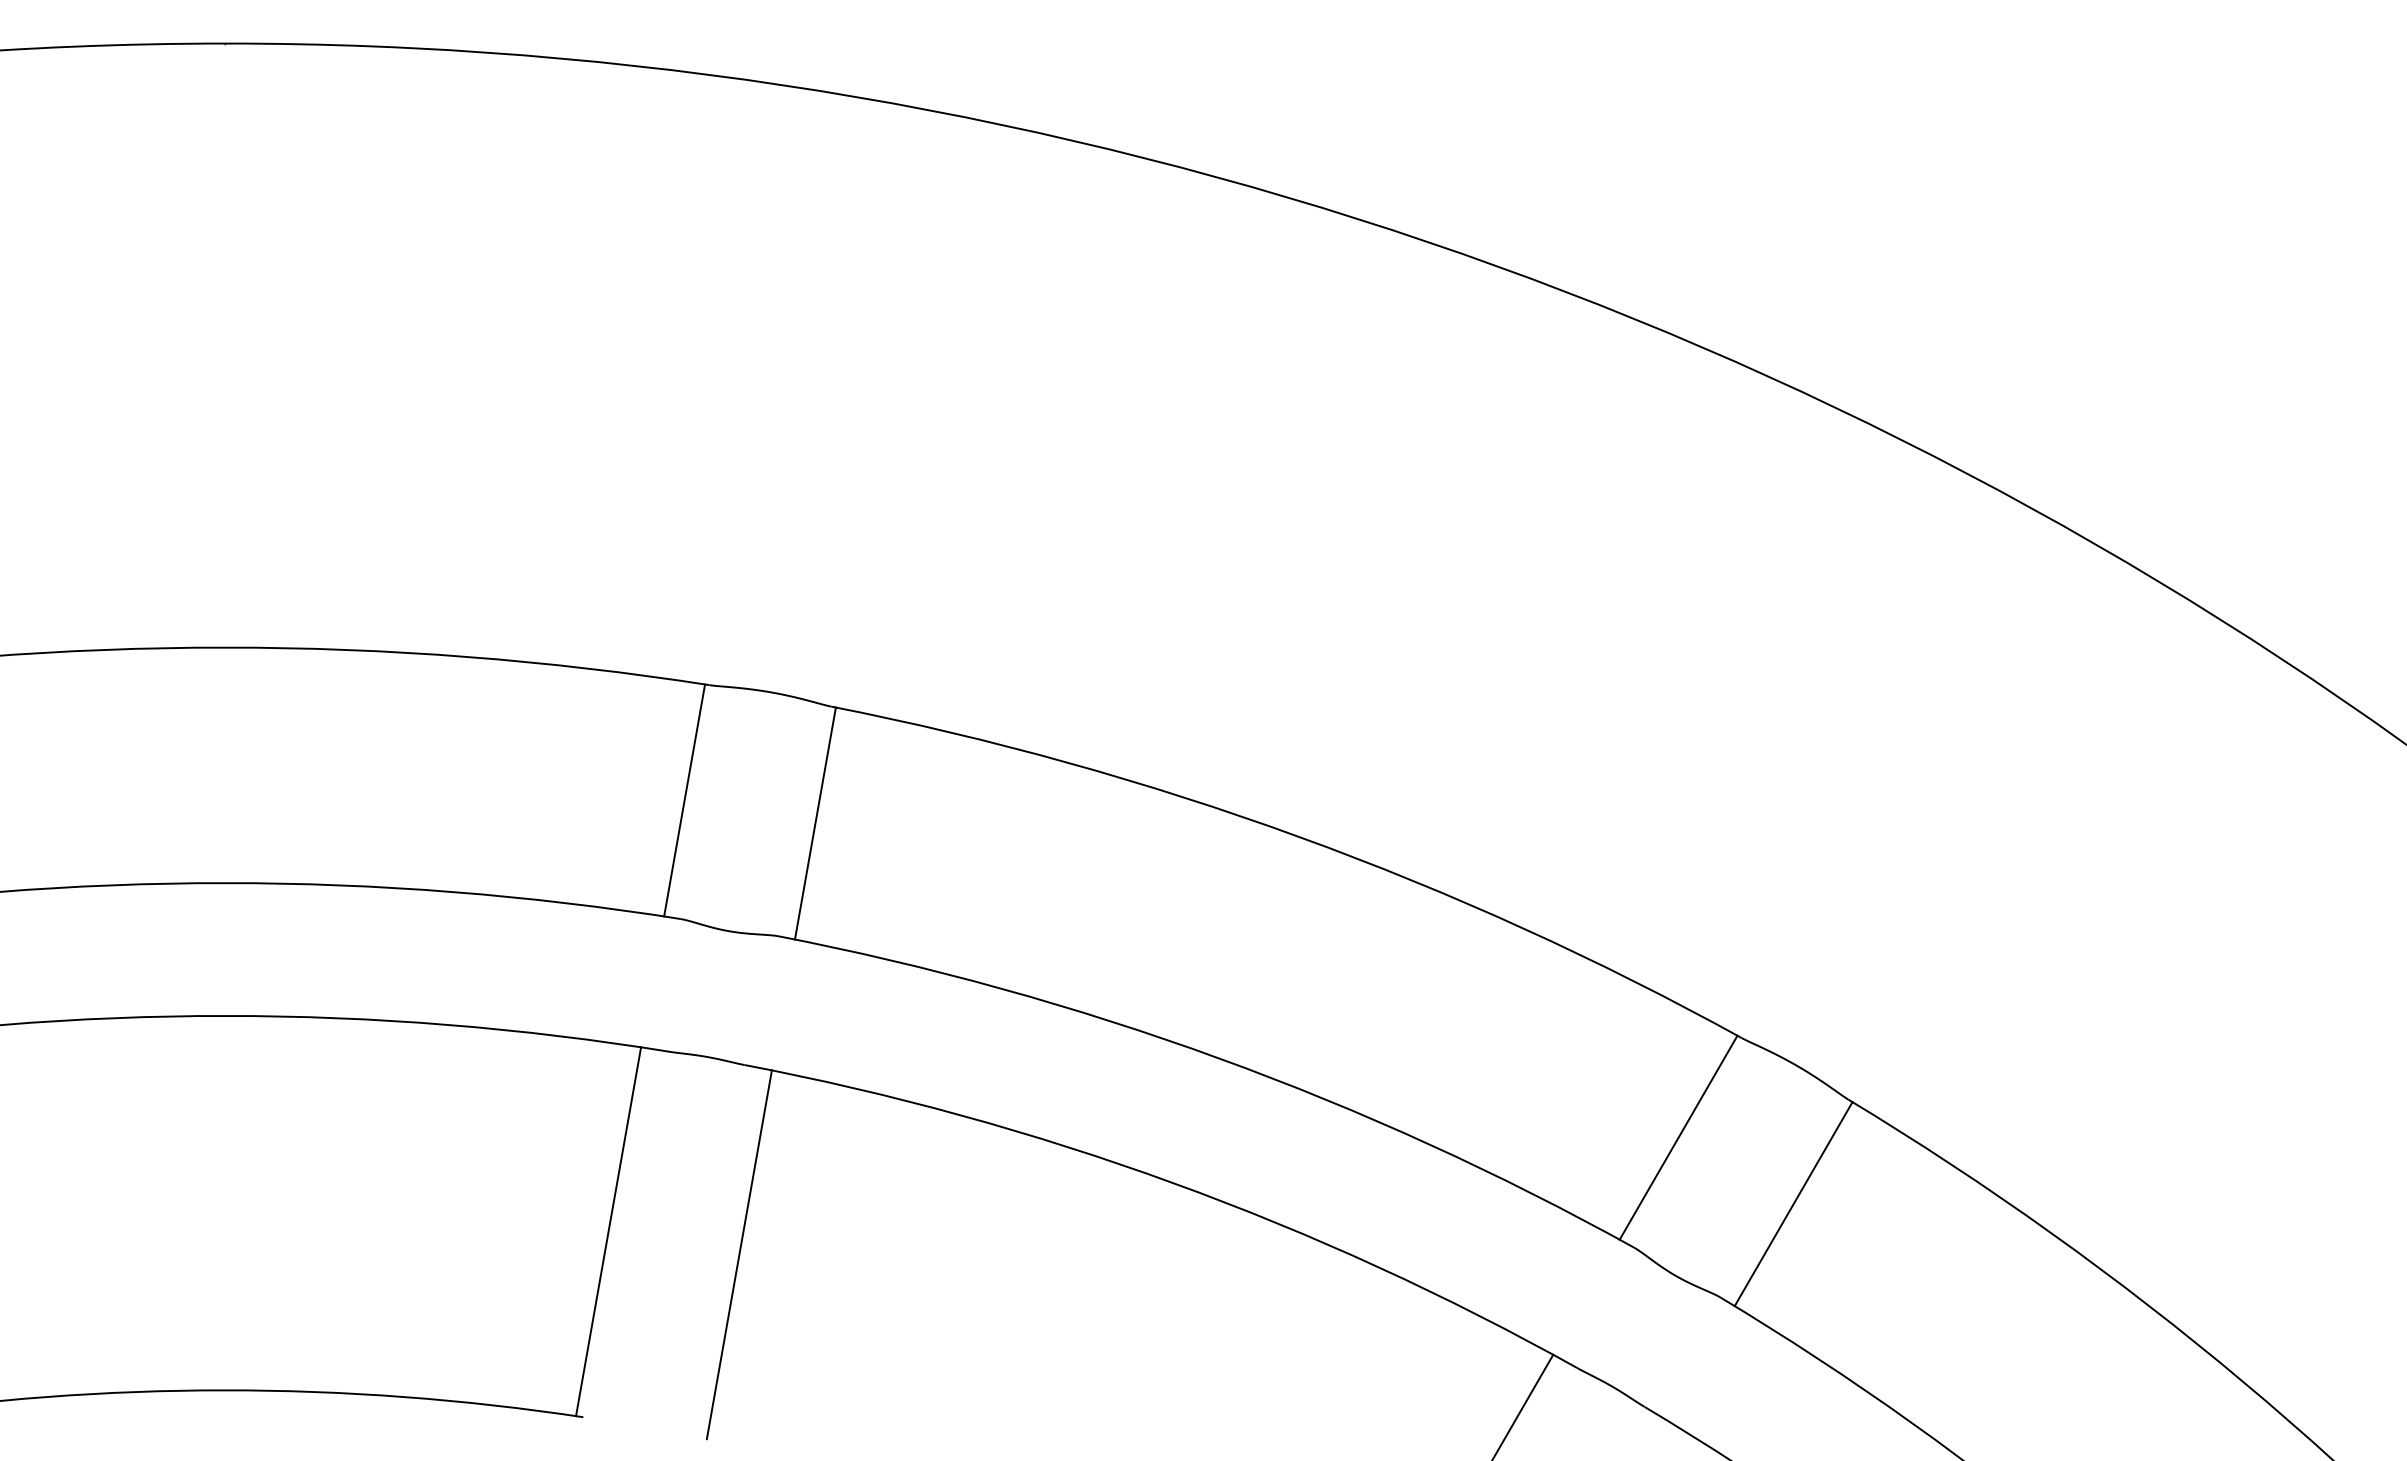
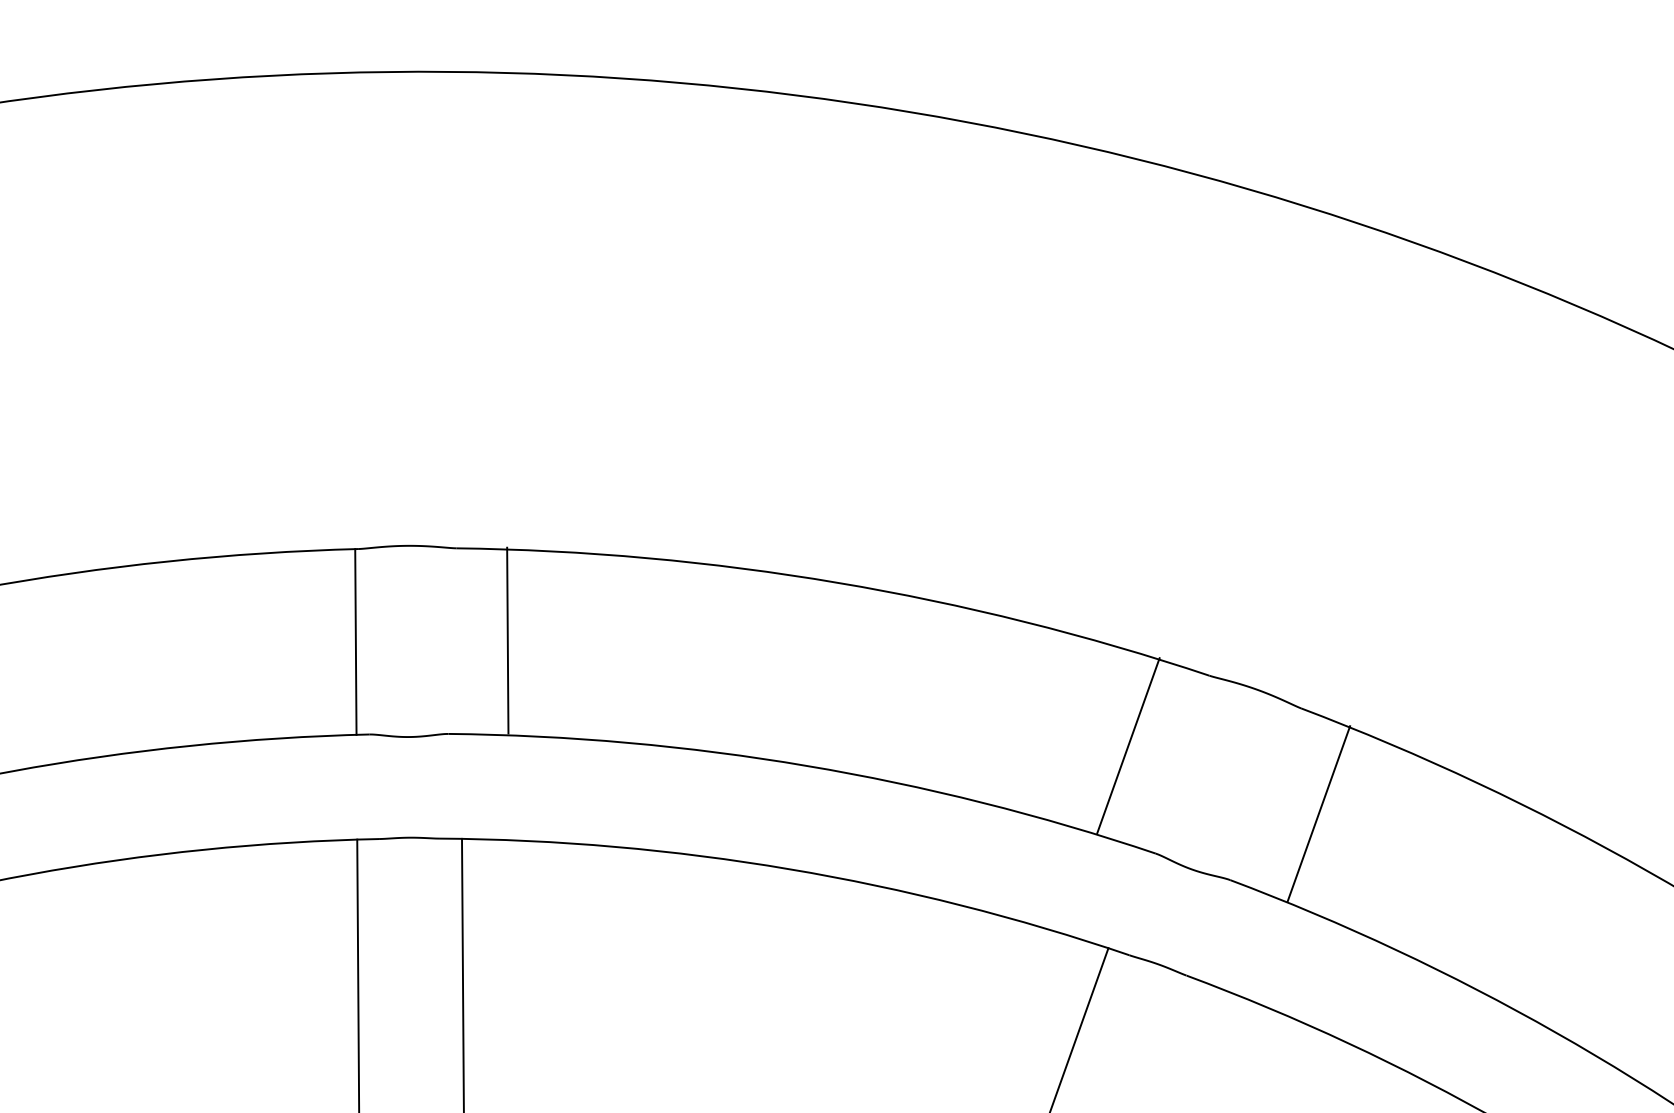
line: (814, 823) -> (507, 640), moved
line: (1678, 1137) -> (1128, 745), moved
line: (1793, 1204) -> (1318, 813), moved

